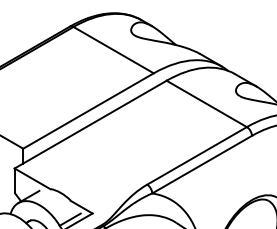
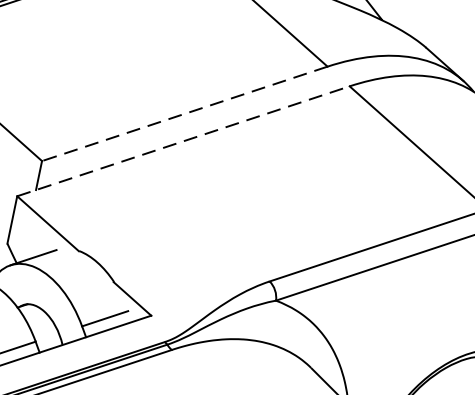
line: (88, 111) -> (184, 114), solid -> dashed
line: (90, 124) -> (183, 140), solid -> dashed

